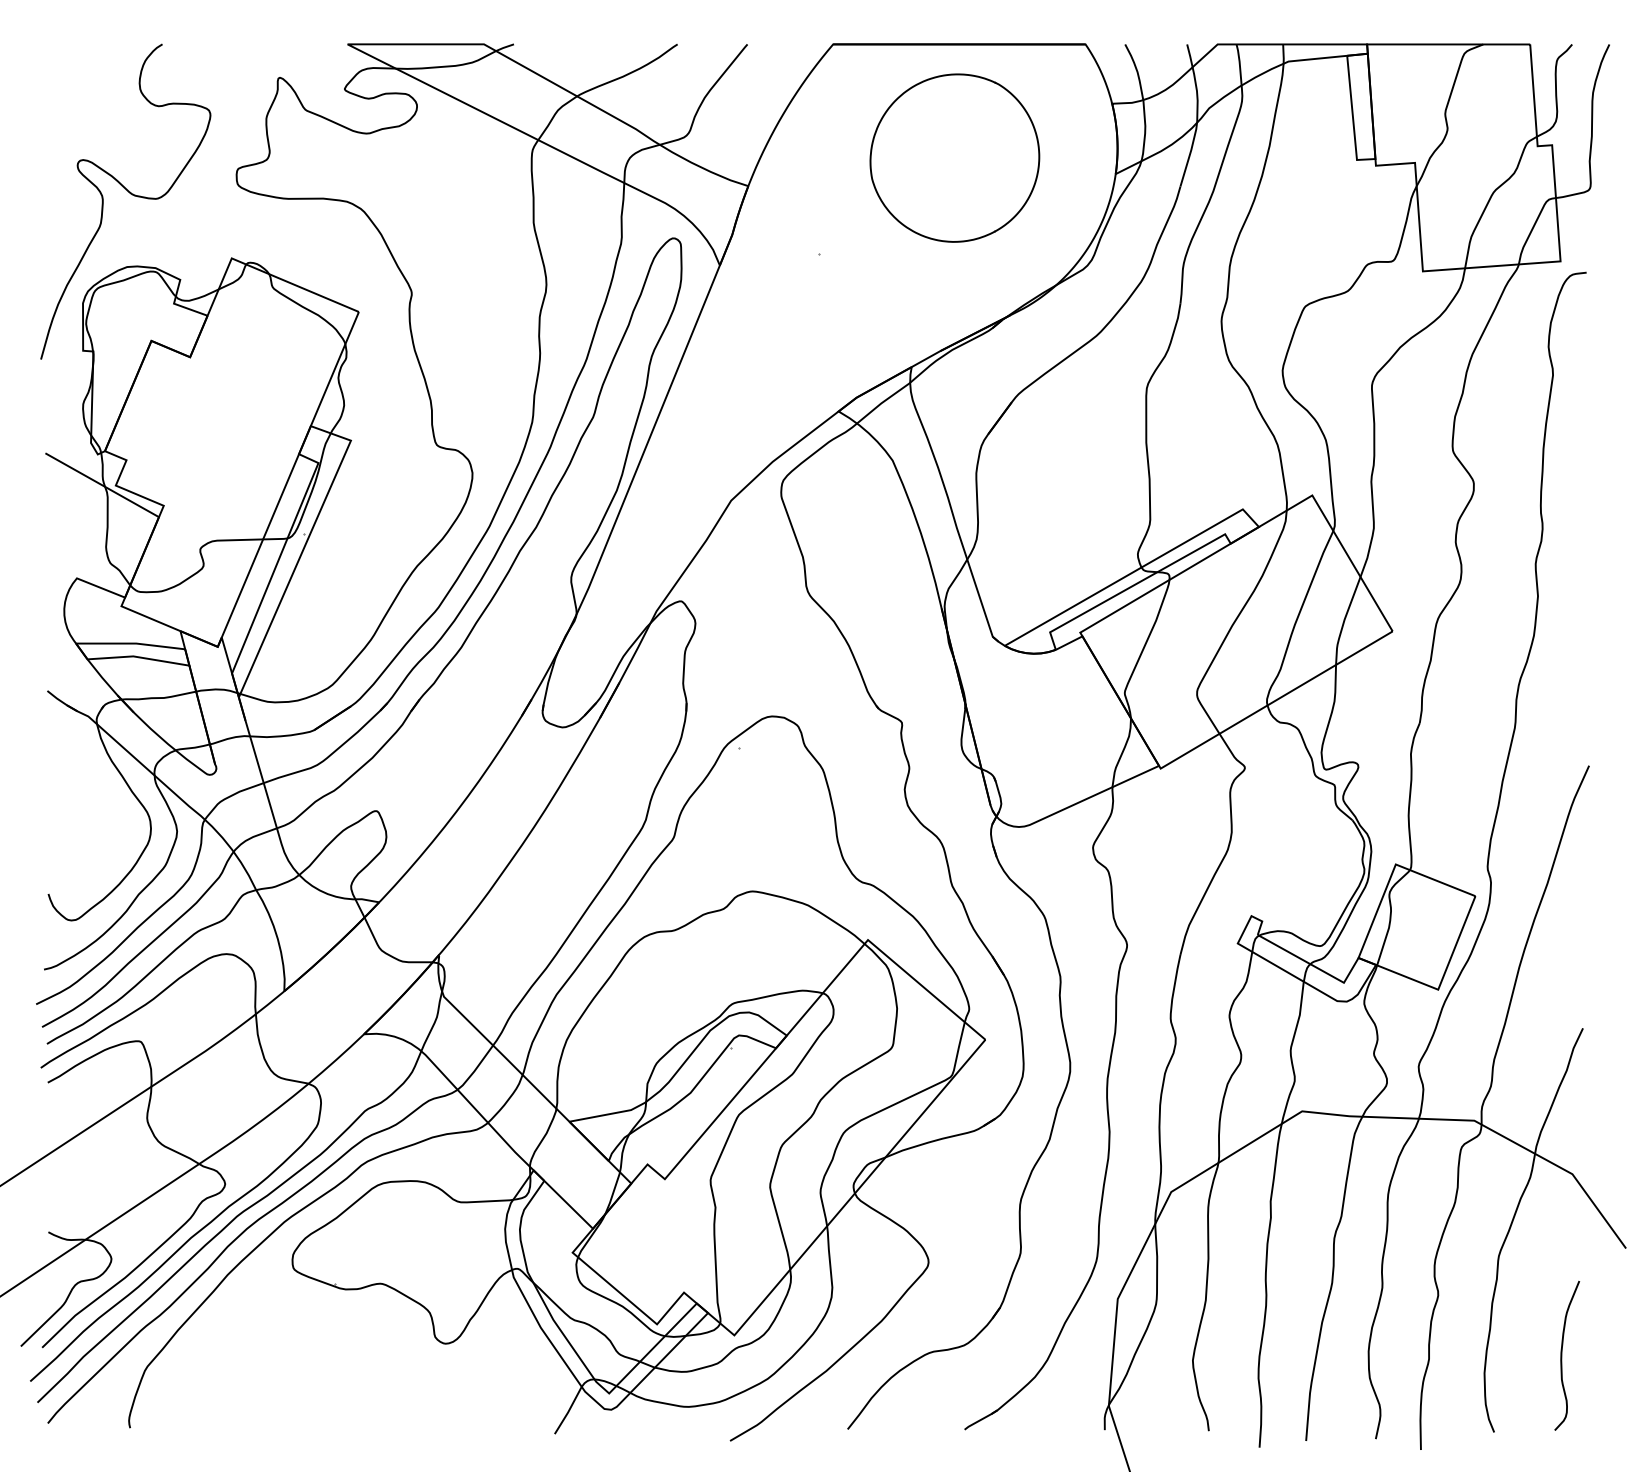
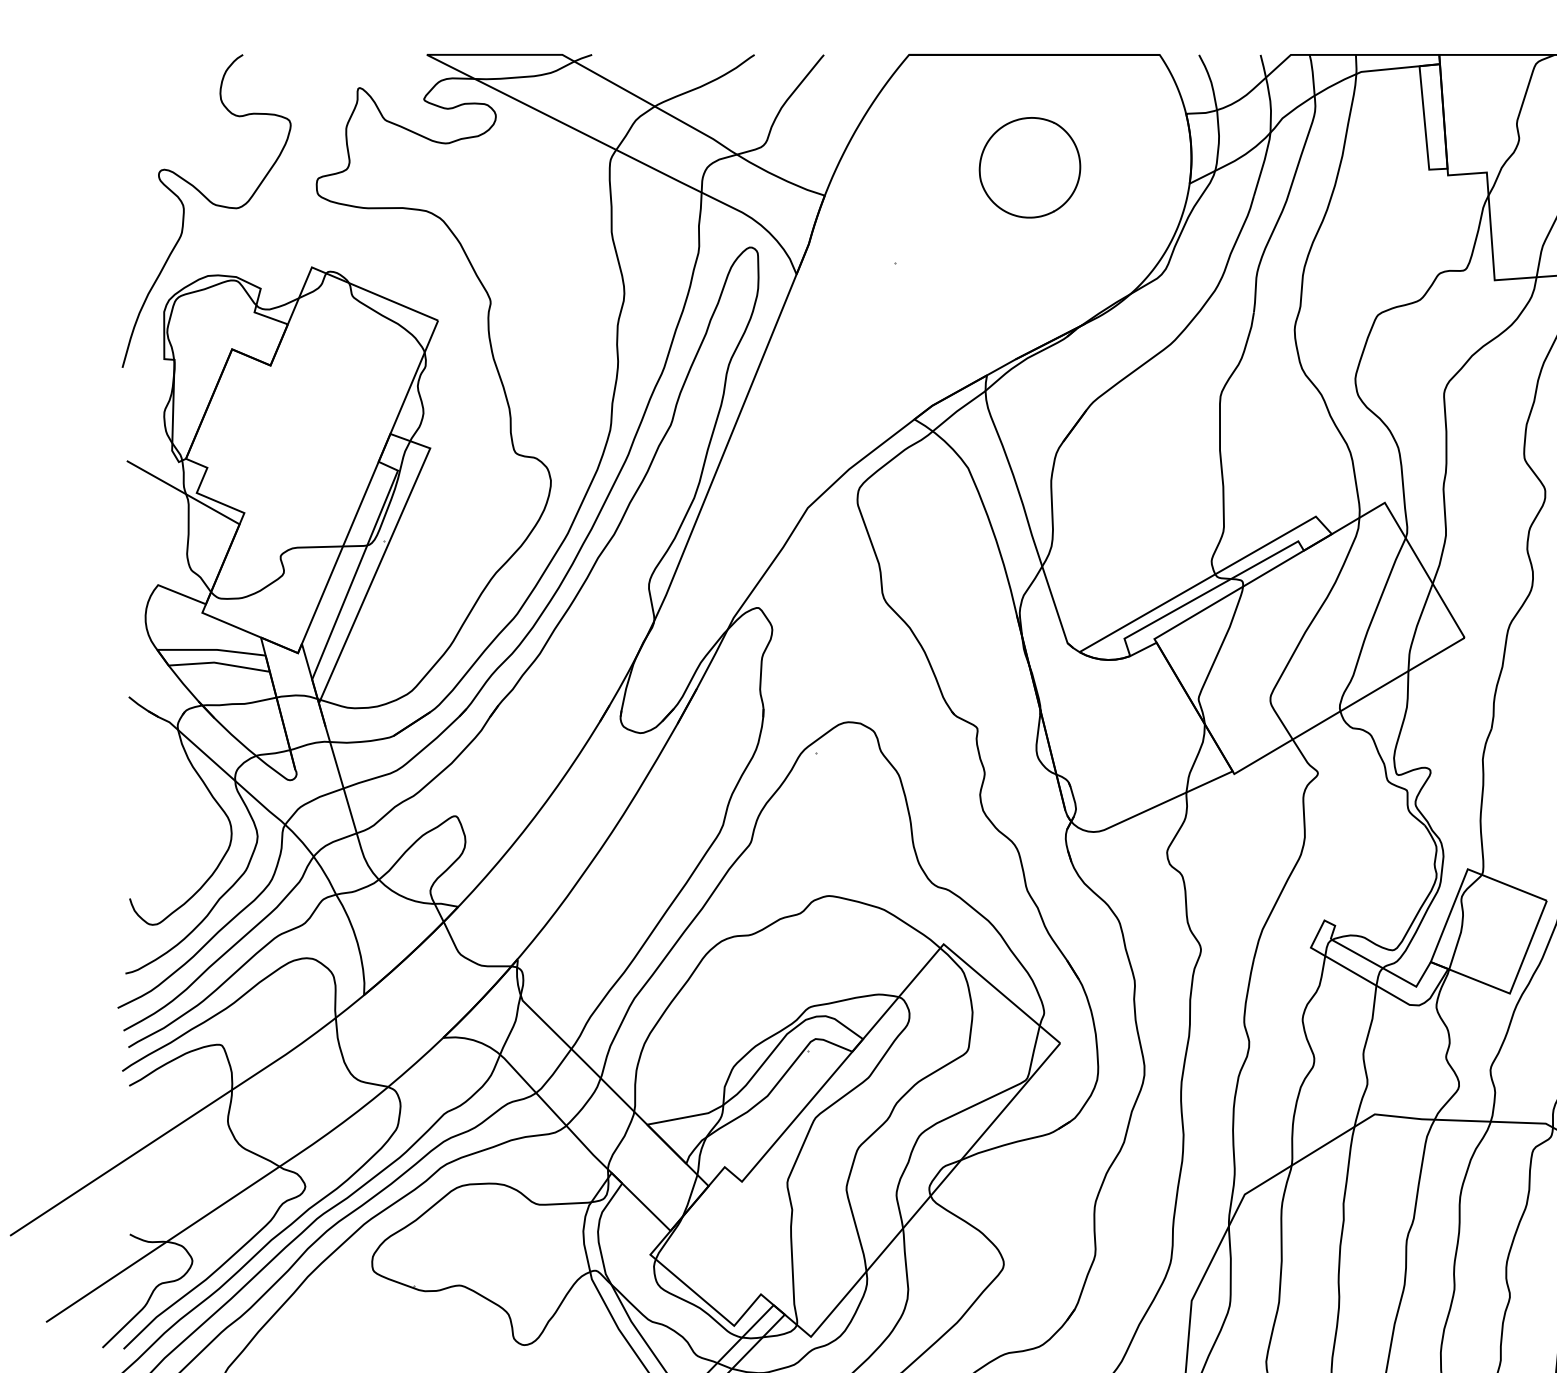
part: (954, 157) -> (1029, 167), size x0.6

